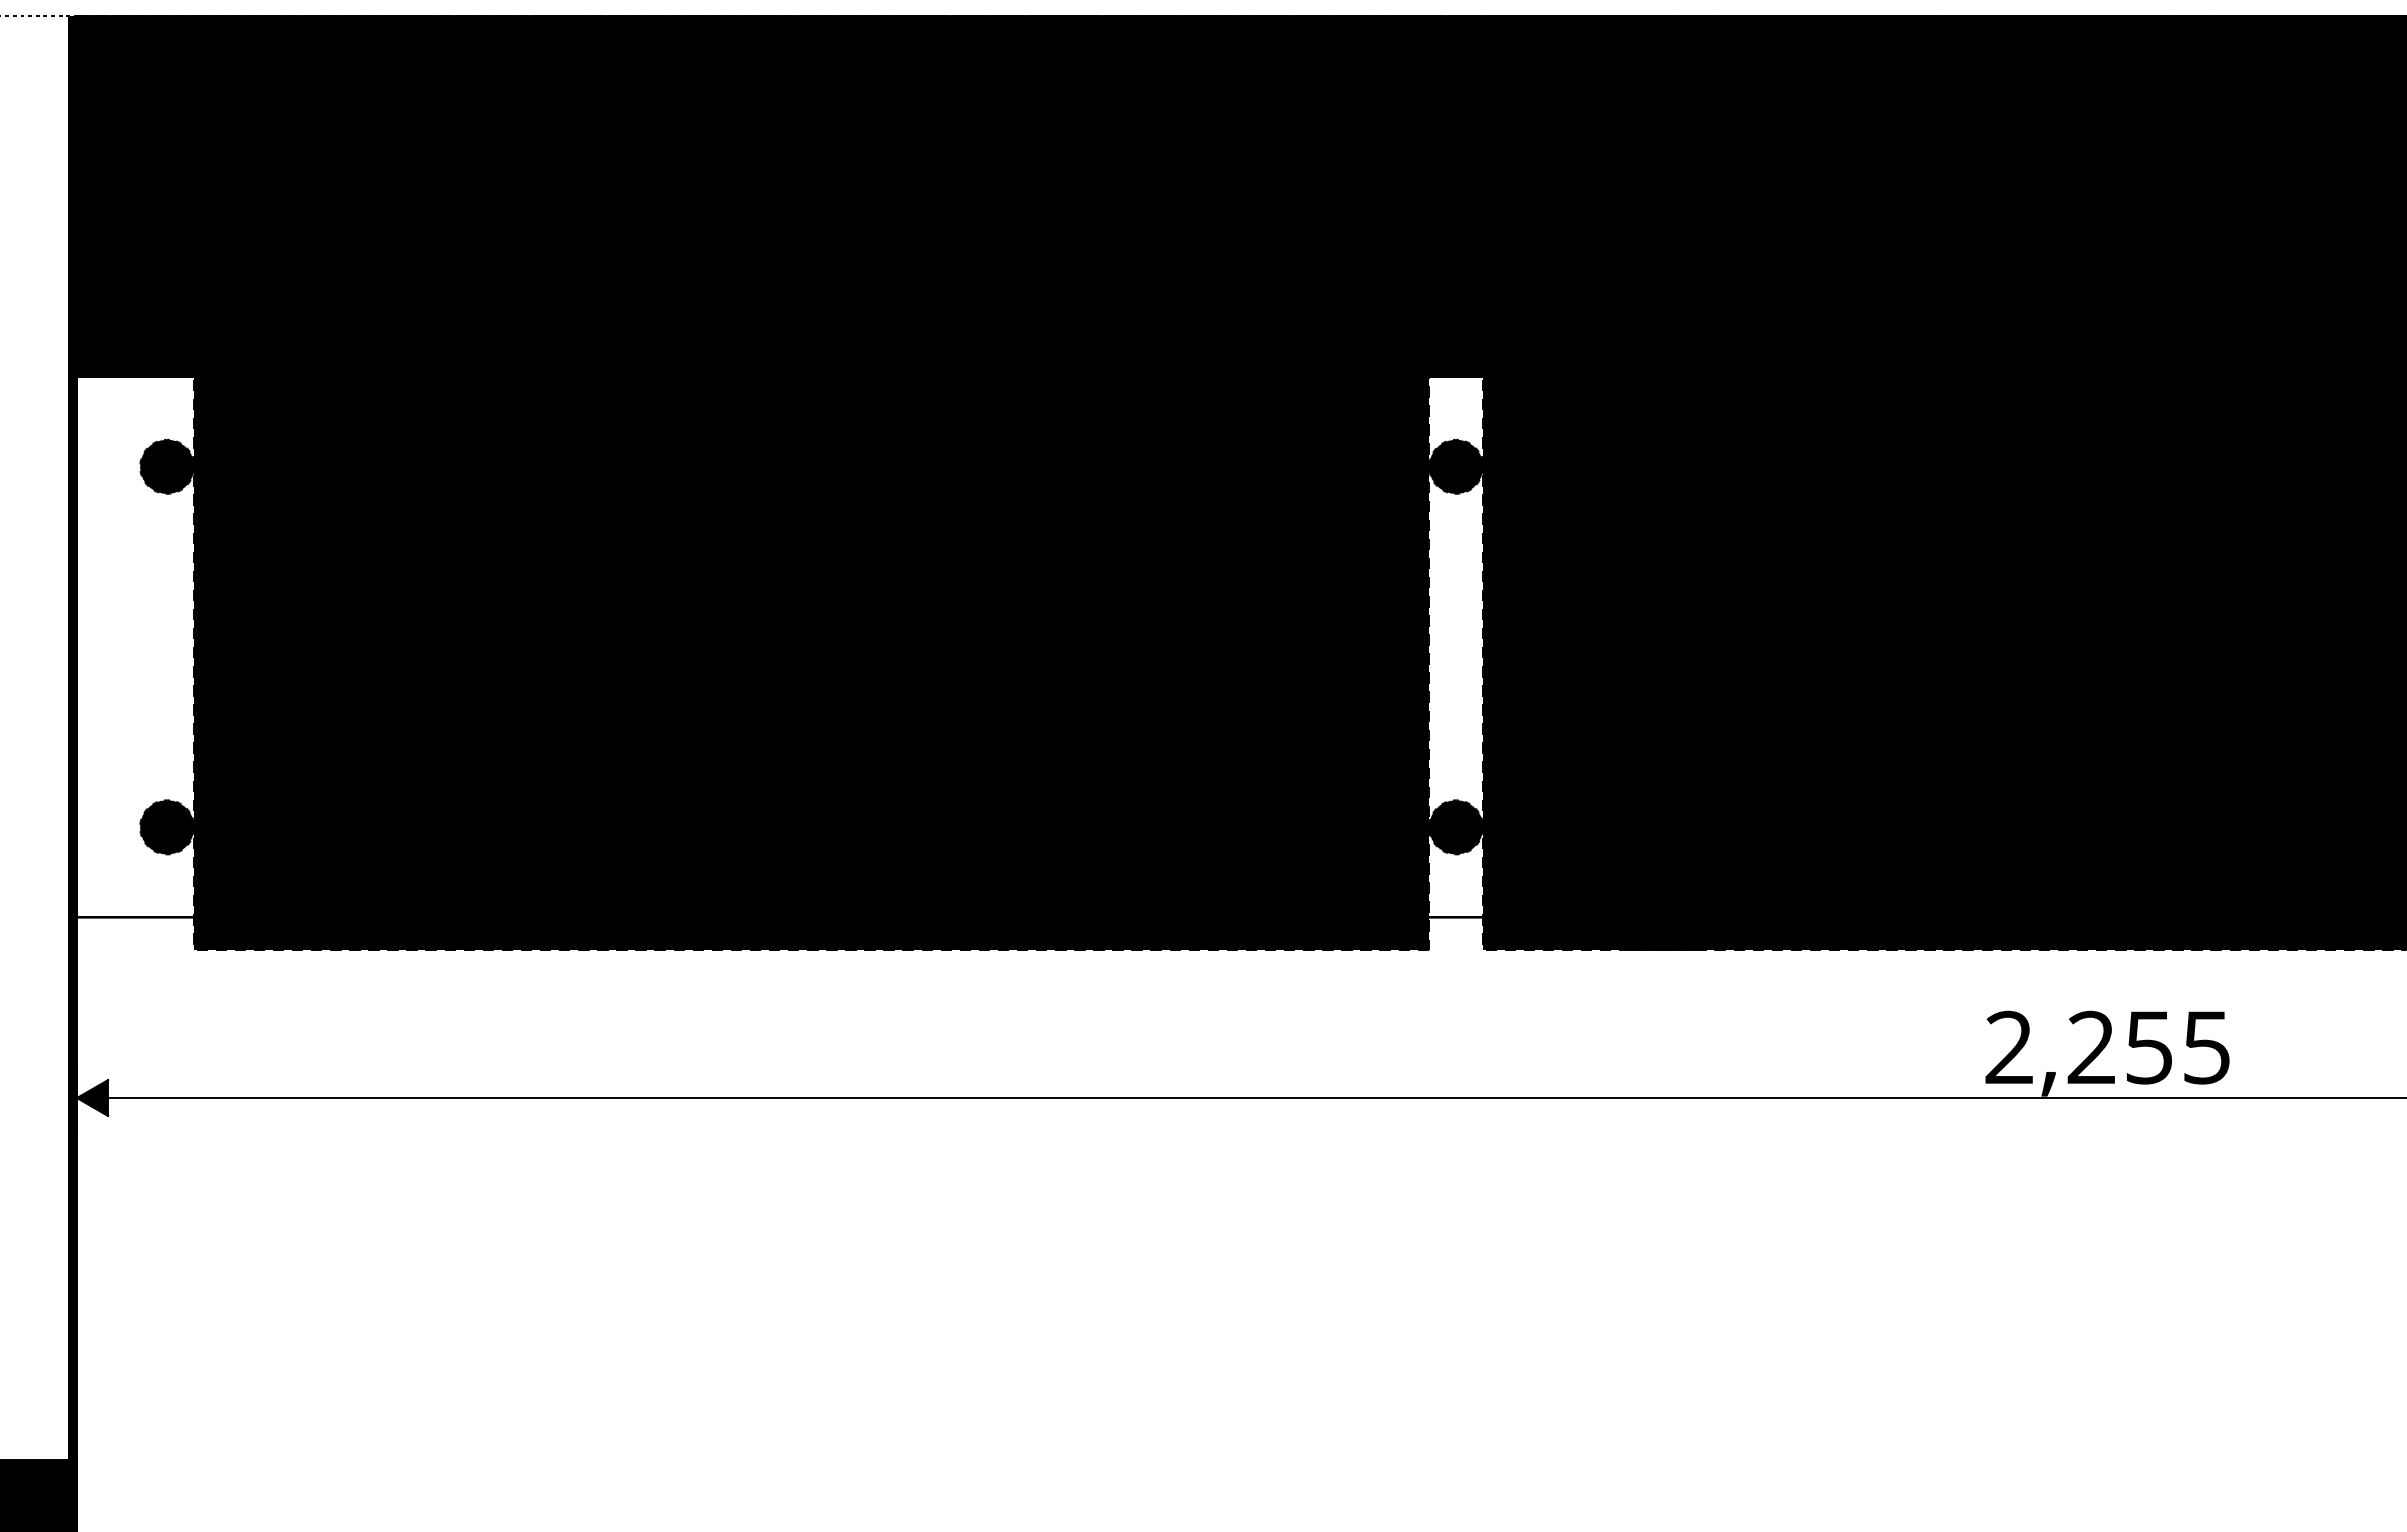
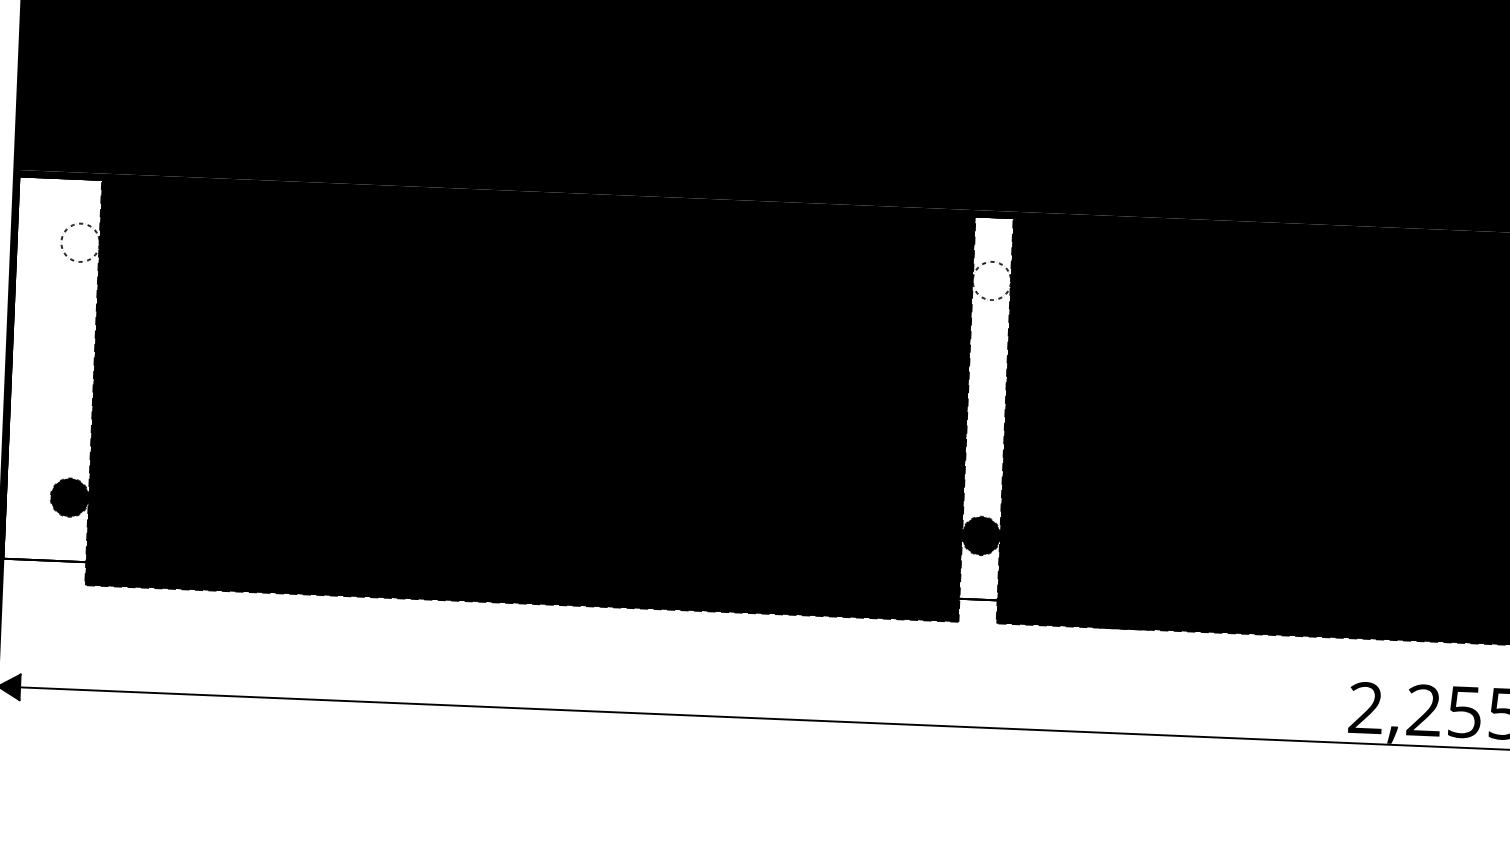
fill: (167, 466) -> (80, 242), removed
fill: (1456, 466) -> (992, 280), removed

